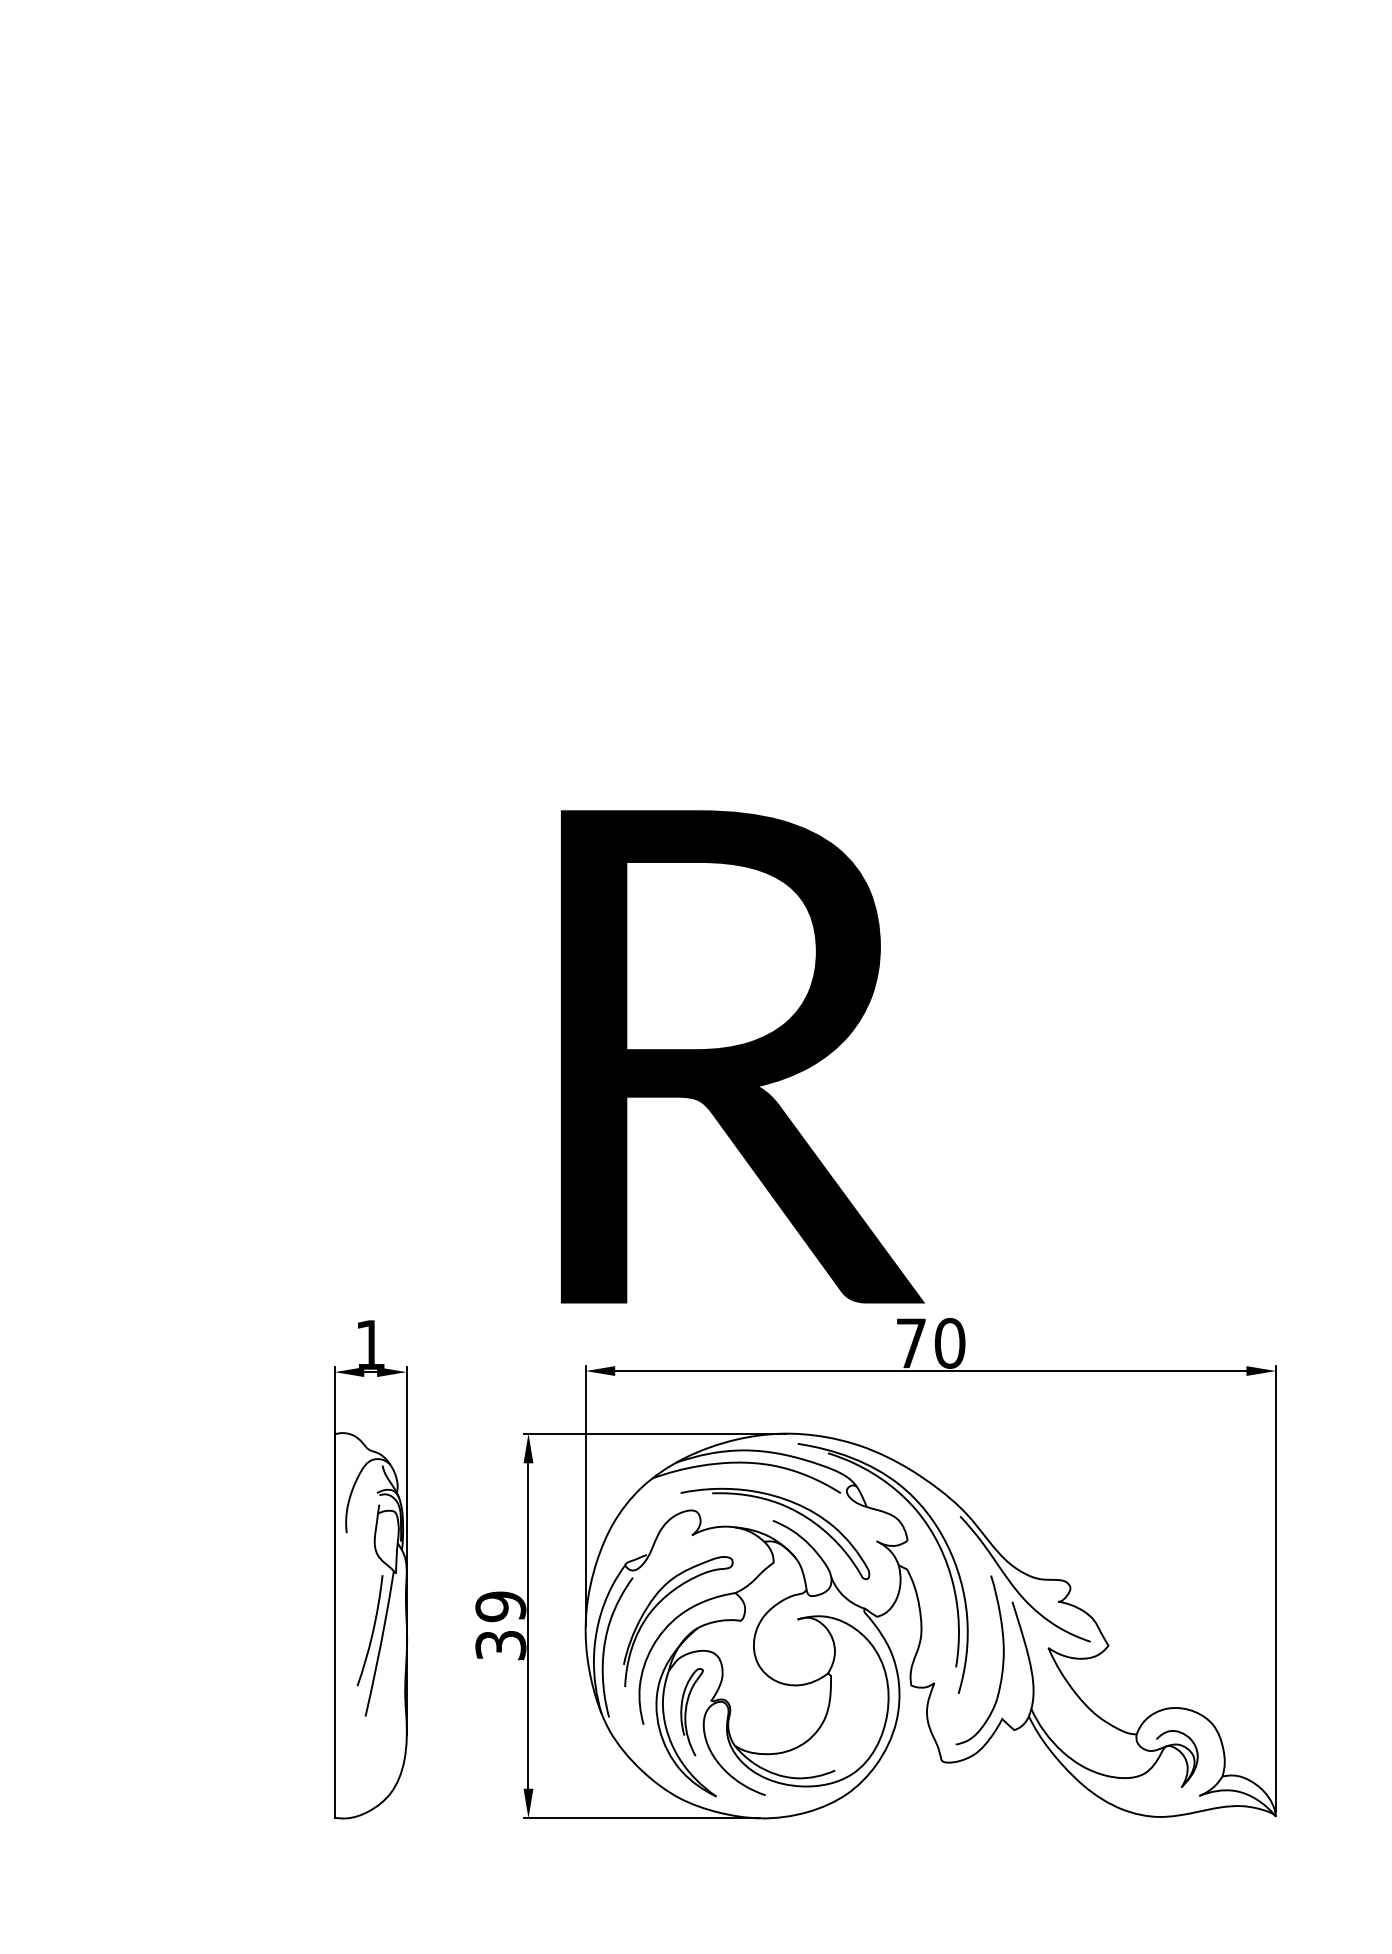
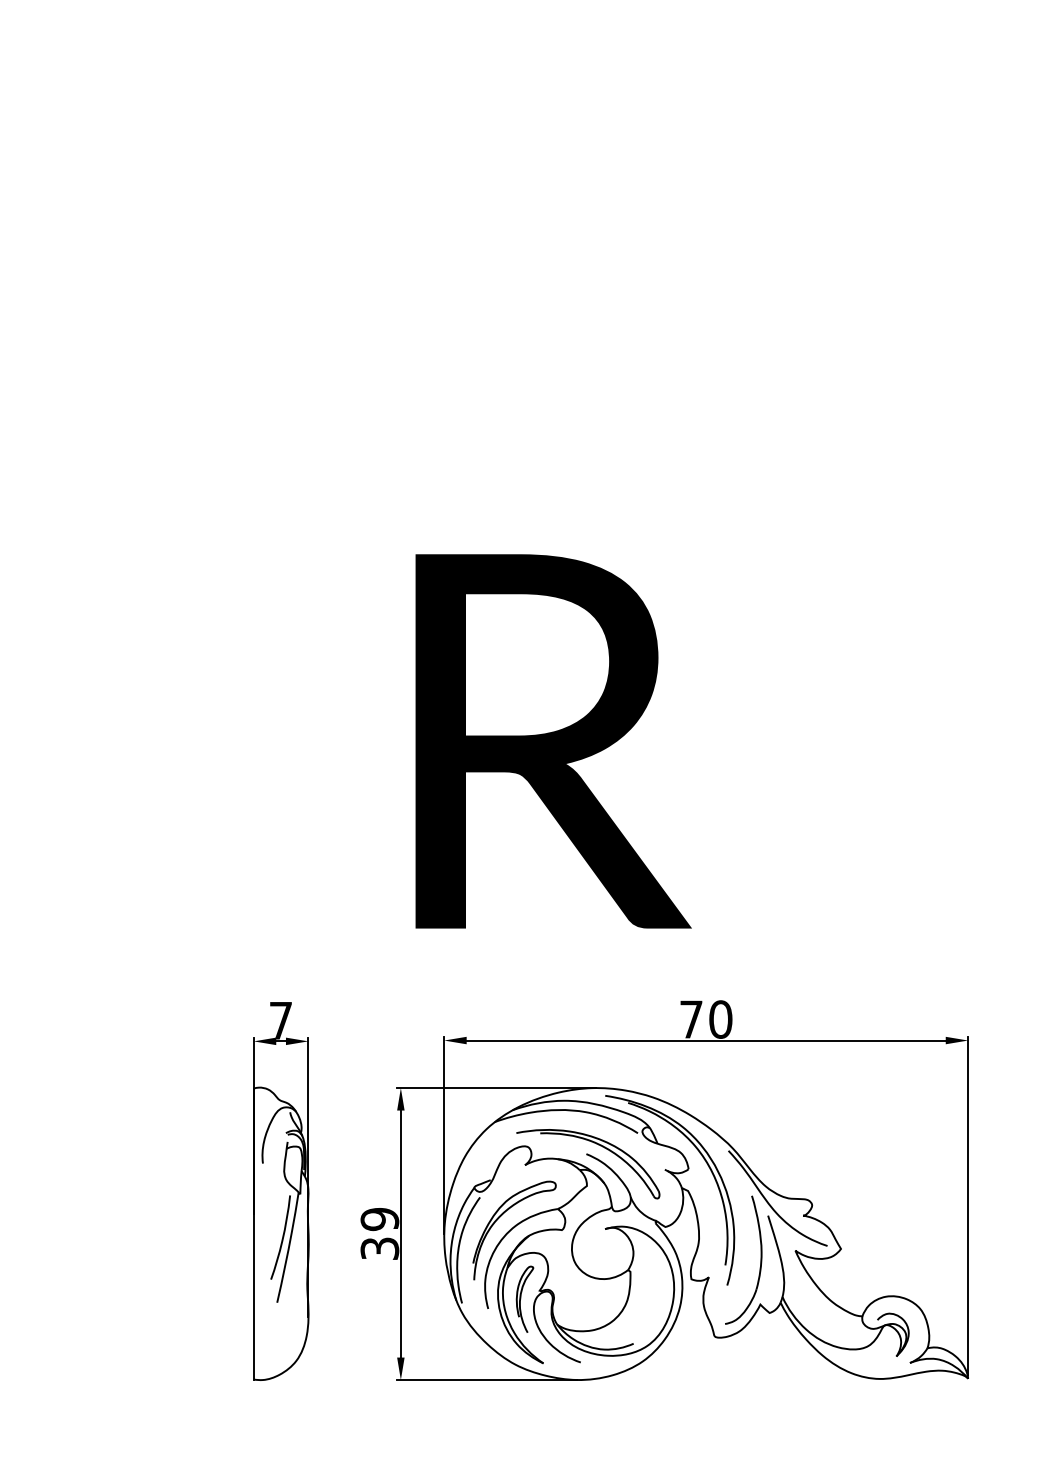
text: (742, 1056) -> (553, 741), moved
text: (370, 1344) -> (280, 1020), 1 -> 7

